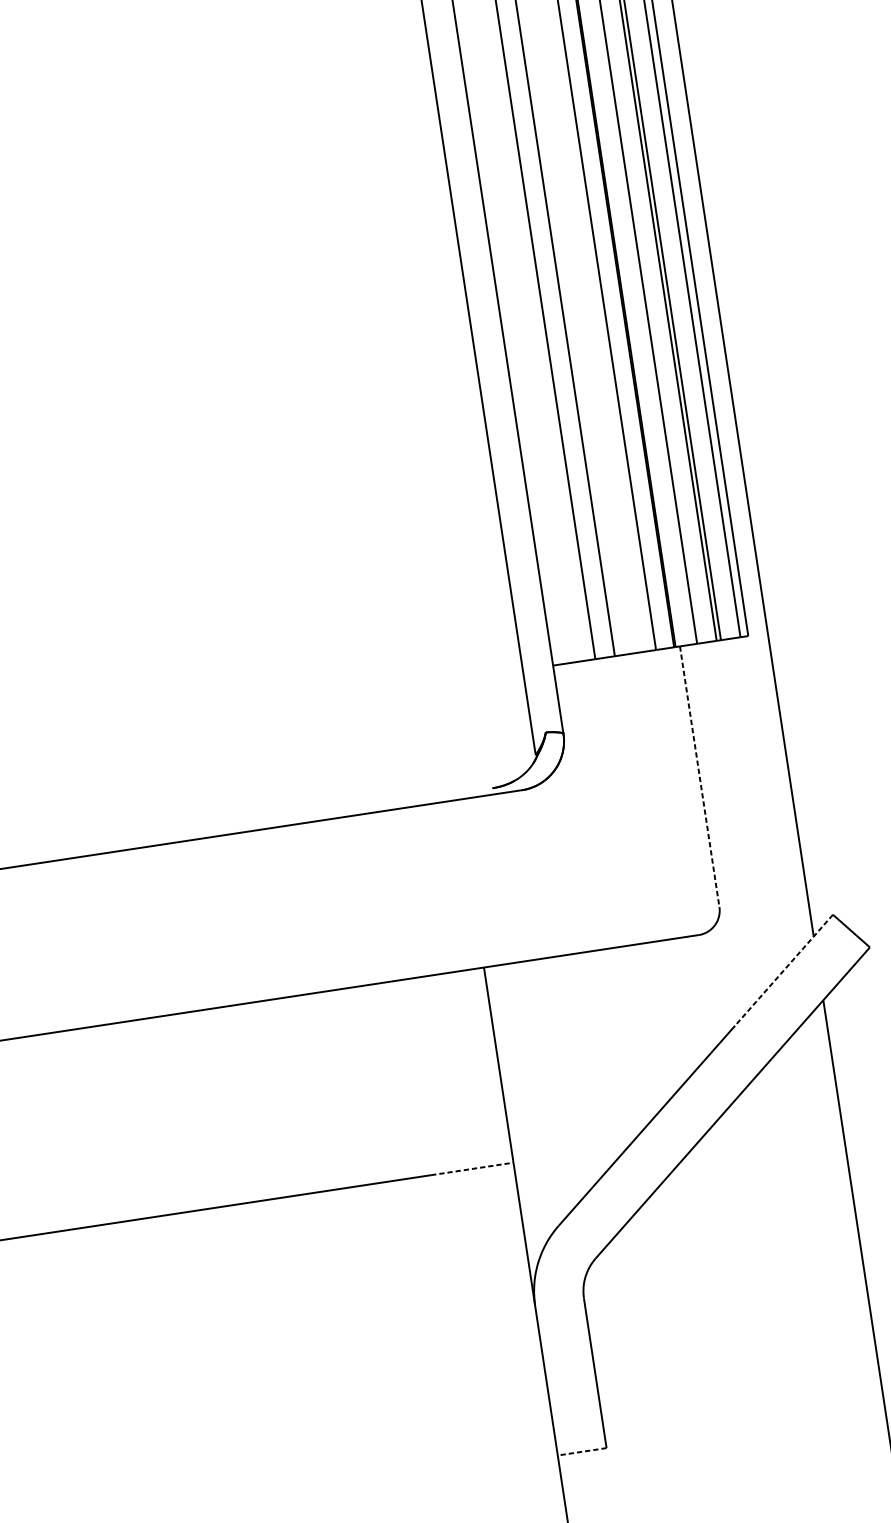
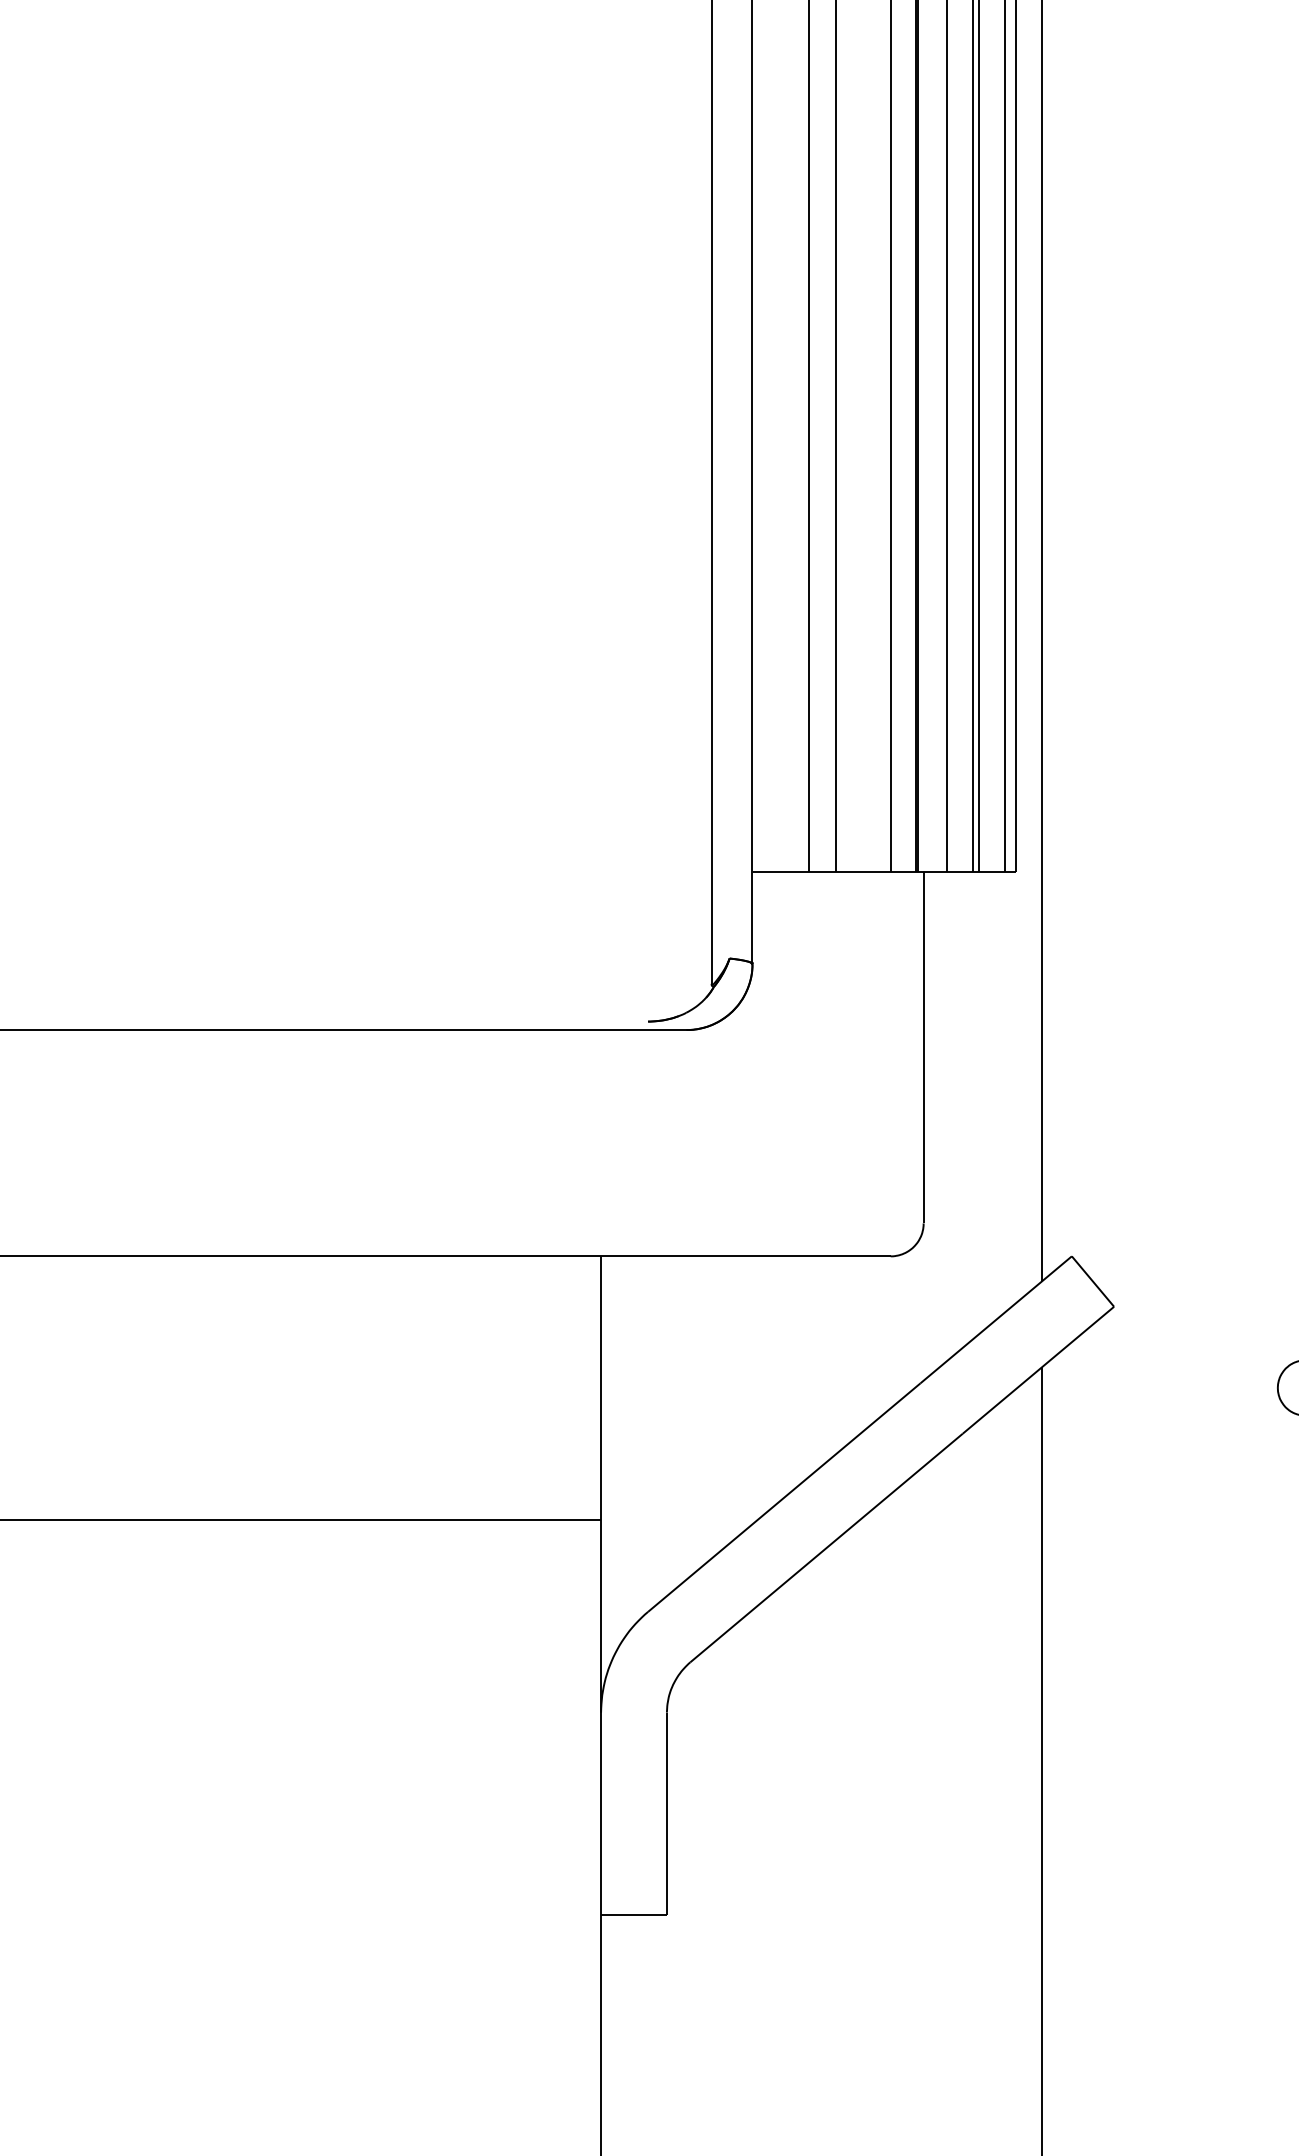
line: (699, 776) -> (923, 1047), dashed -> solid
line: (784, 970) -> (996, 1319), dashed -> solid
line: (472, 1168) -> (545, 1519), dashed -> solid
line: (581, 1451) -> (633, 1914), dashed -> solid

